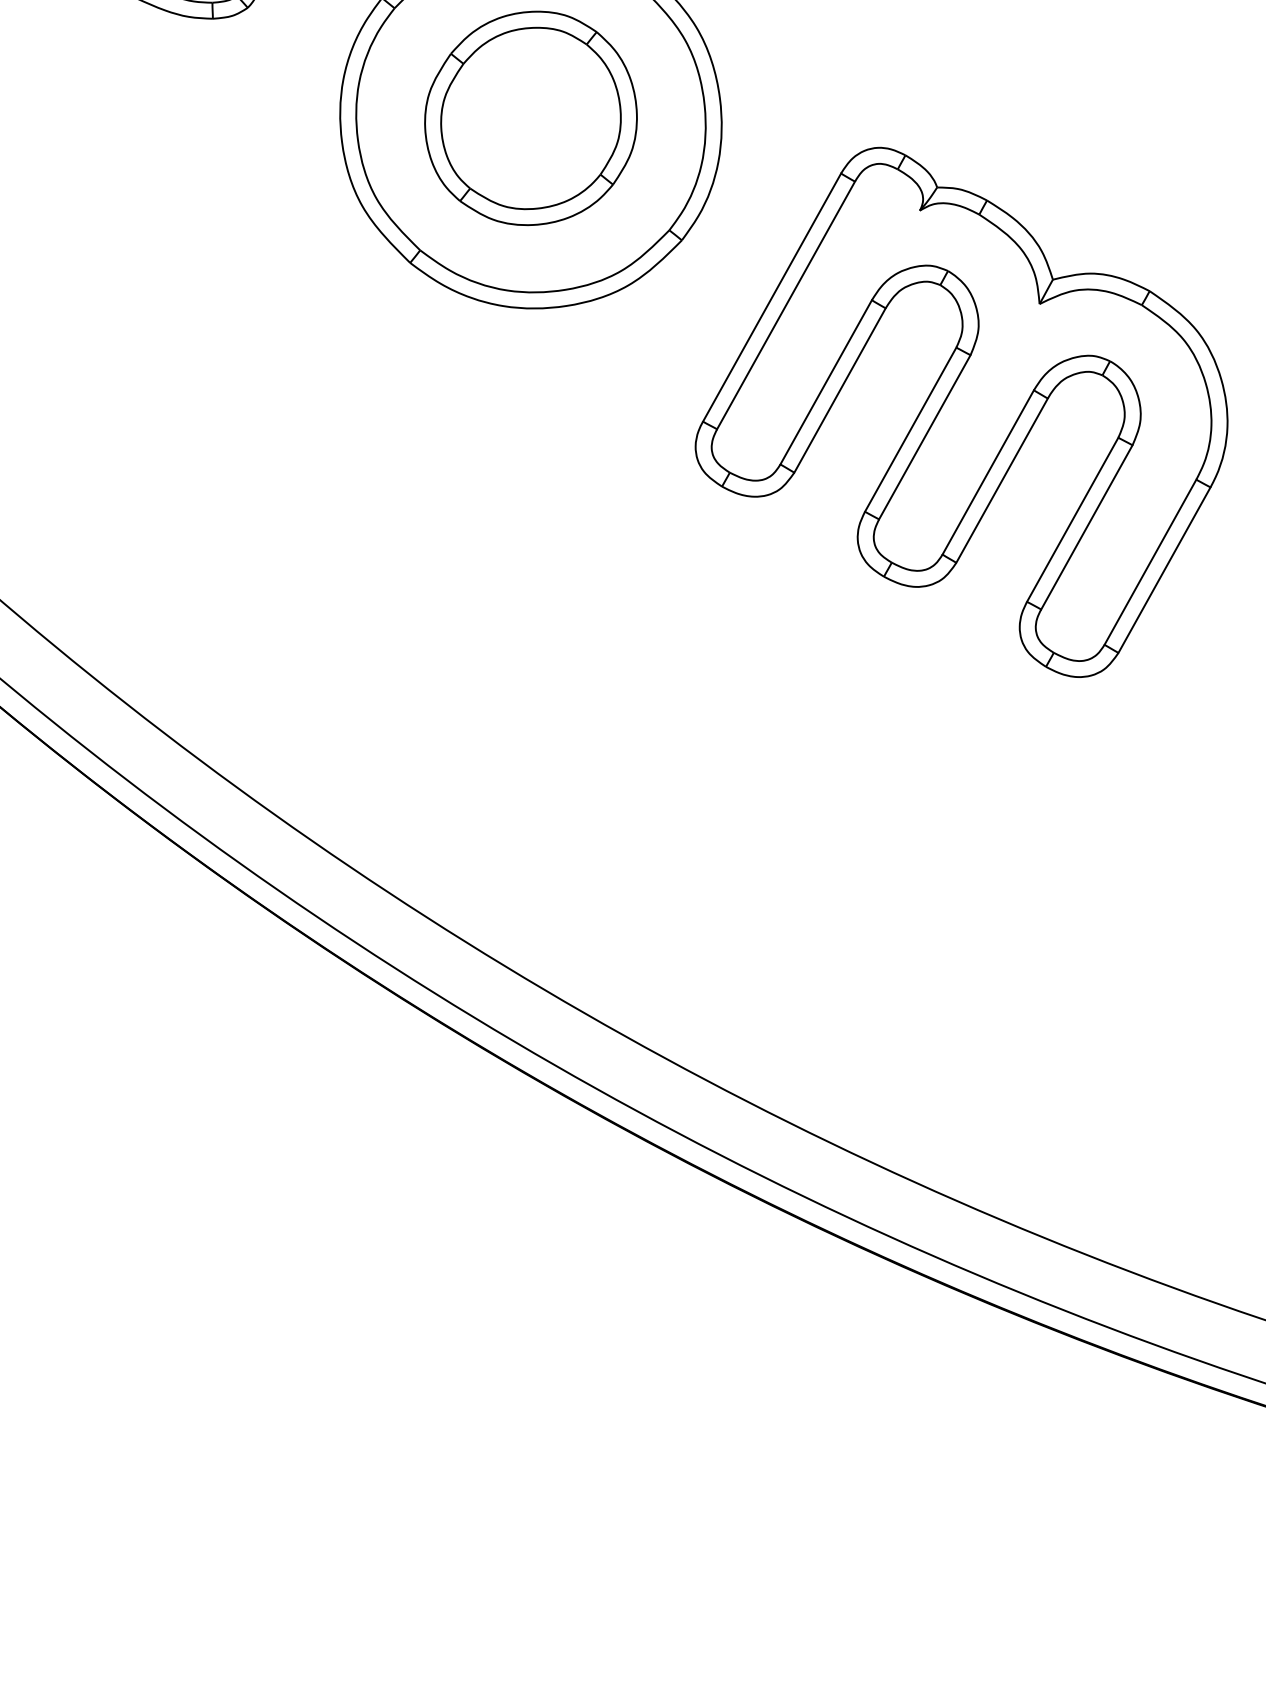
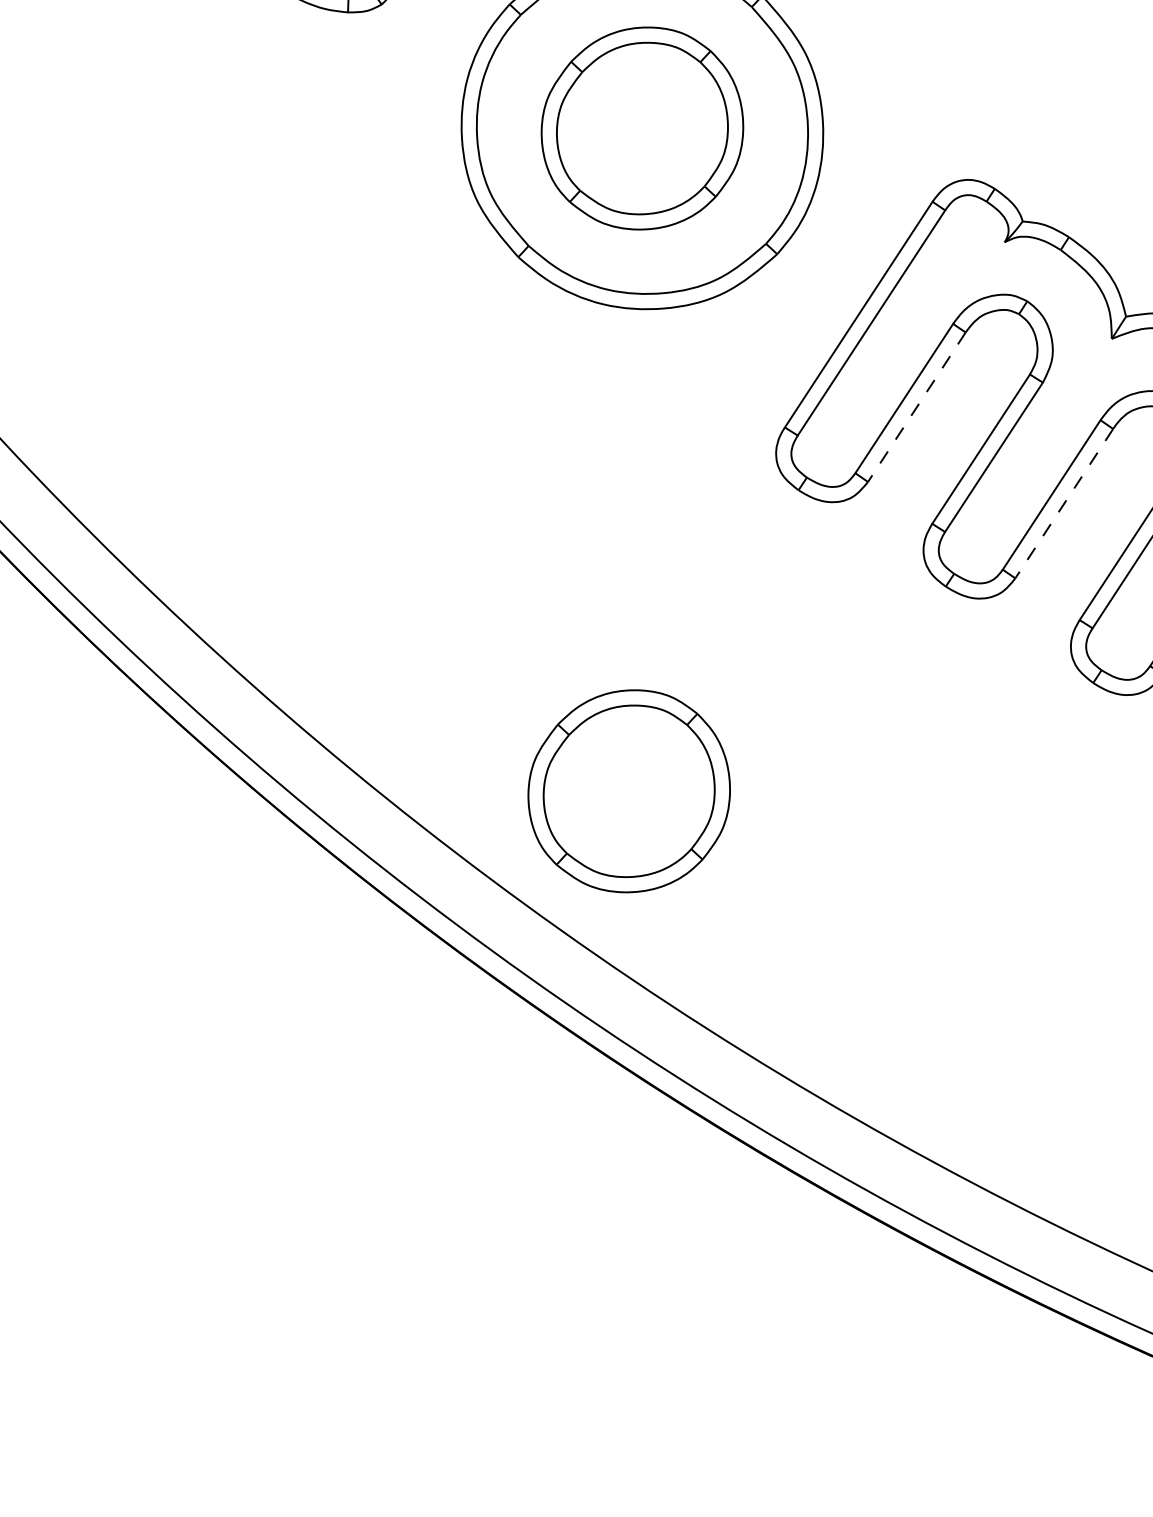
line: (839, 390) -> (916, 407), solid -> dashed
line: (1002, 480) -> (1064, 503), solid -> dashed
part: (566, 815) -> (628, 791), added

